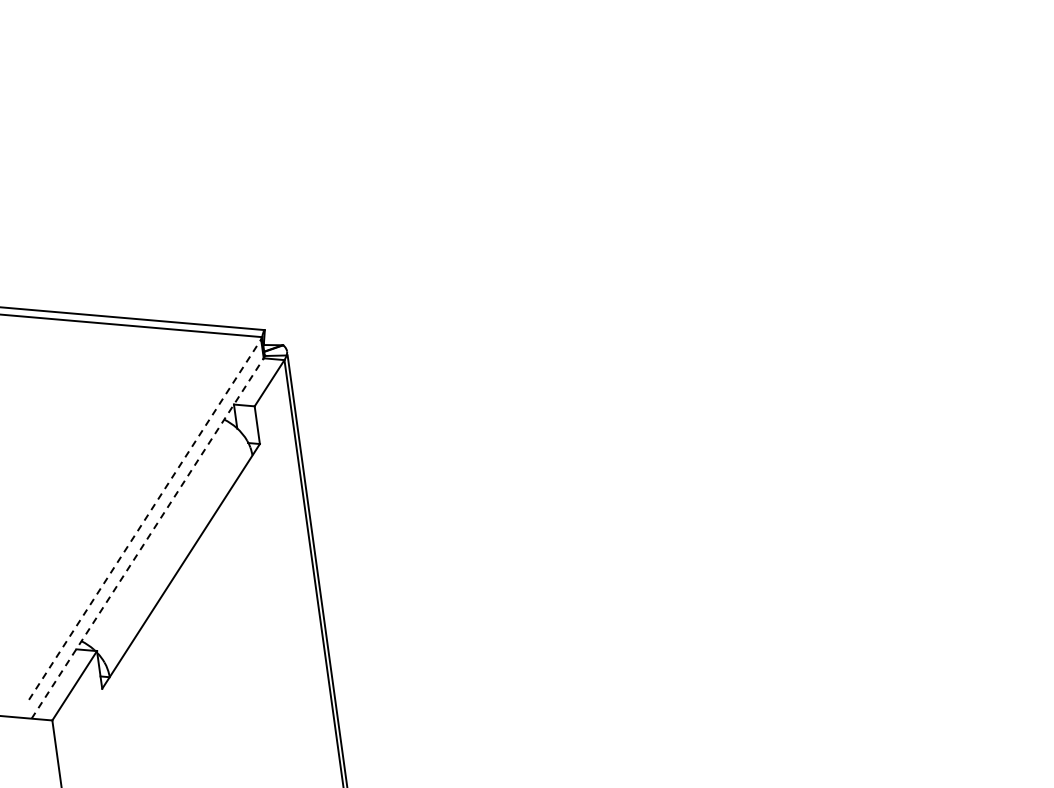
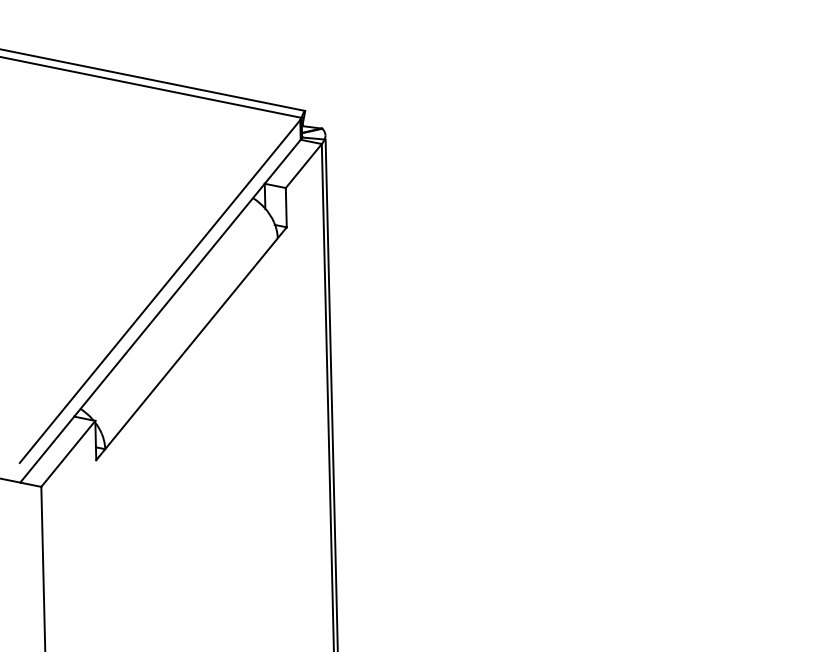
line: (145, 519) -> (160, 291), dashed -> solid
line: (147, 538) -> (160, 311), dashed -> solid

